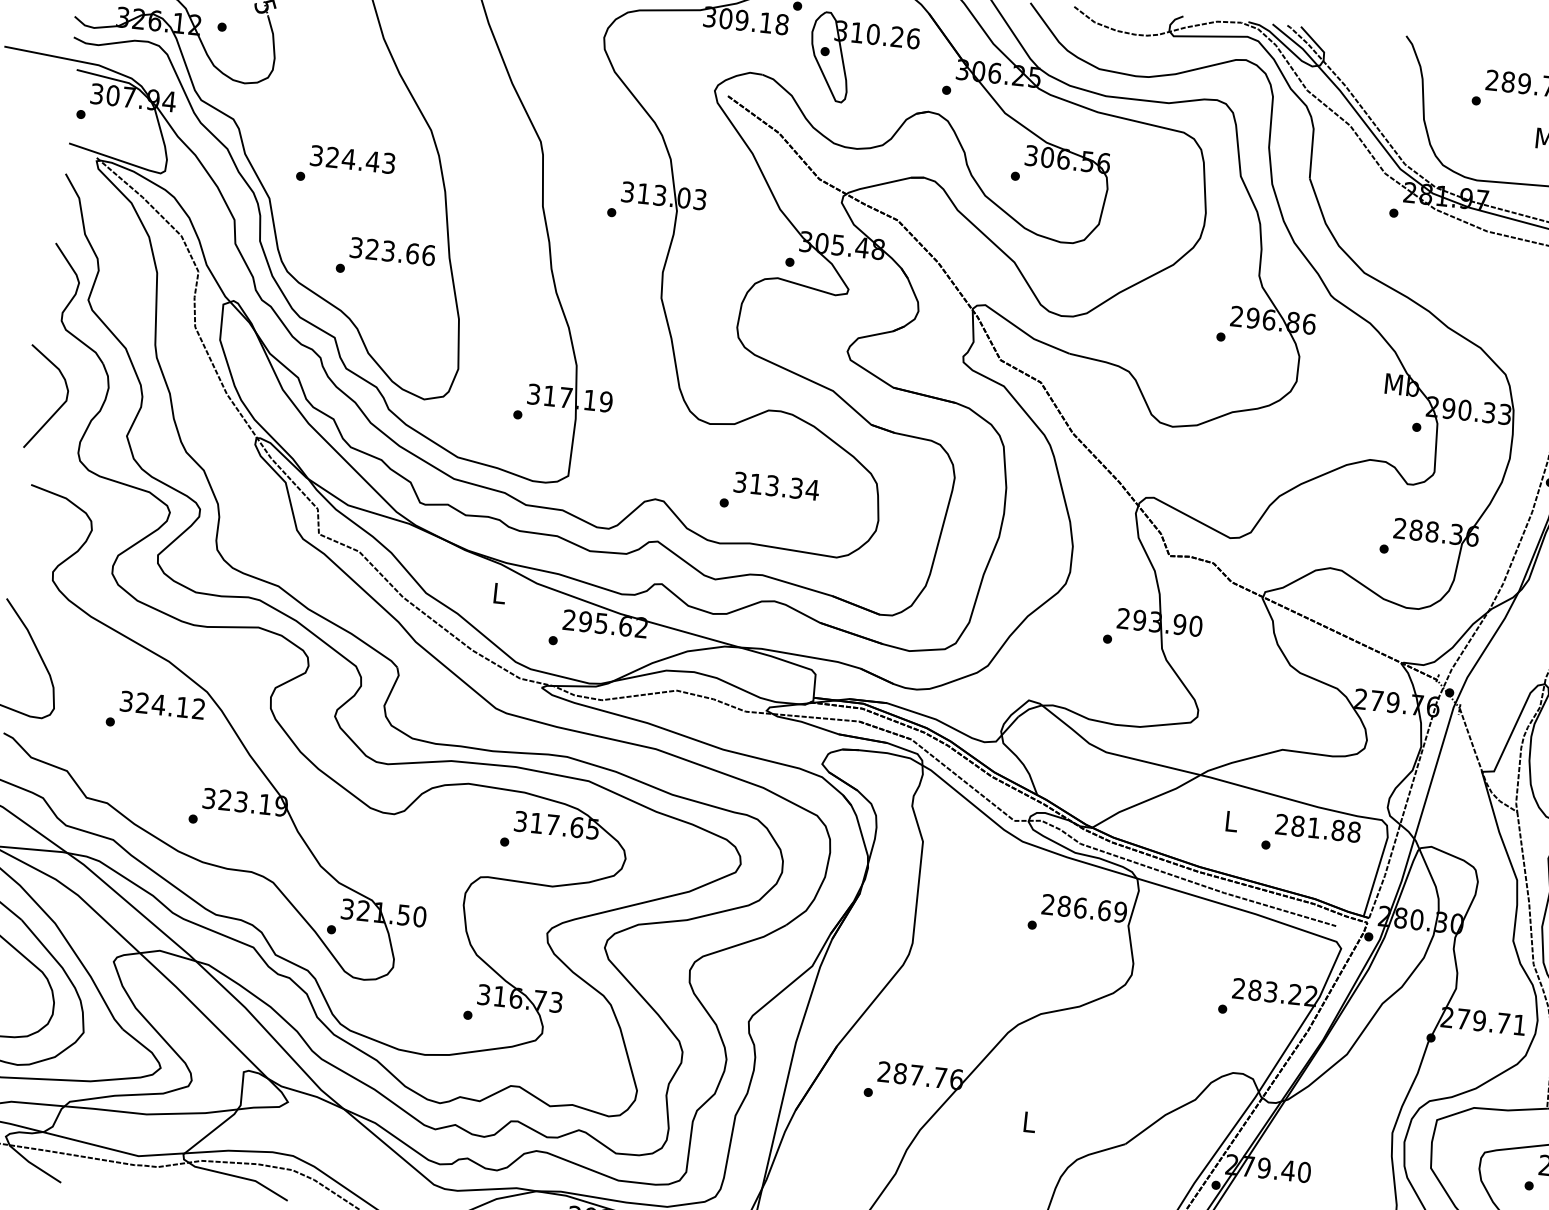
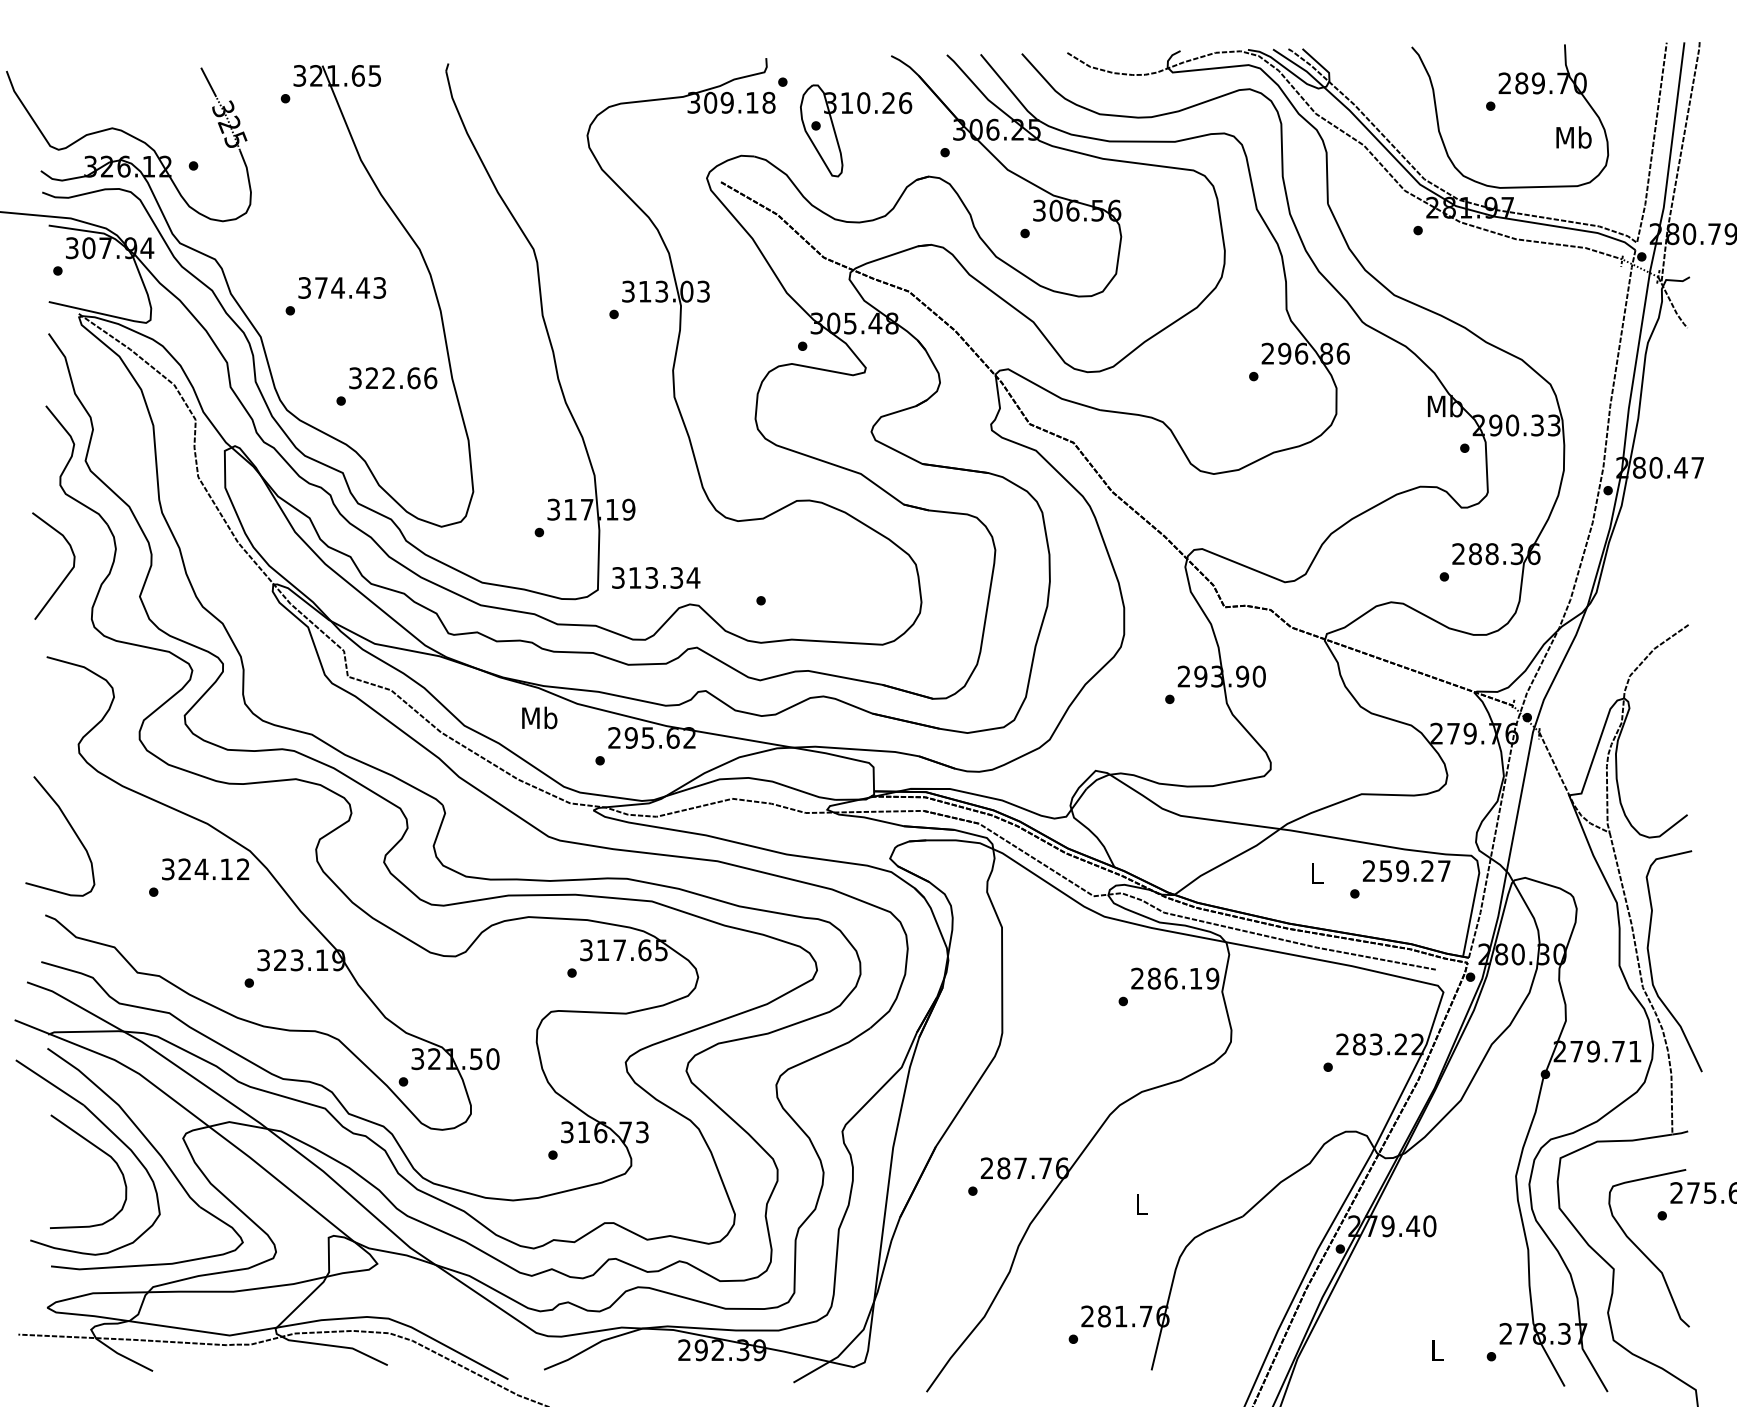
text: (332, 157) -> (321, 287), 324.43 -> 374.43
text: (388, 251) -> (388, 378), 323.66 -> 322.66
text: (777, 485) -> (656, 577), moved
text: (499, 592) -> (539, 717), L -> Mb
text: (1325, 829) -> (1414, 871), 281.88 -> 259.27
text: (1104, 910) -> (1195, 978), 286.69 -> 286.19

